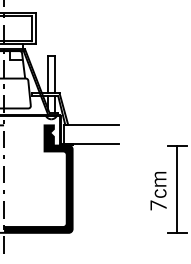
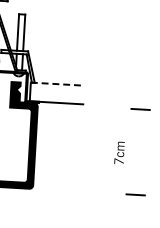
line: (91, 124) -> (57, 83), solid -> dashed
line: (177, 188) -> (138, 151), removed
part: (158, 191) -> (119, 153), size x0.6

